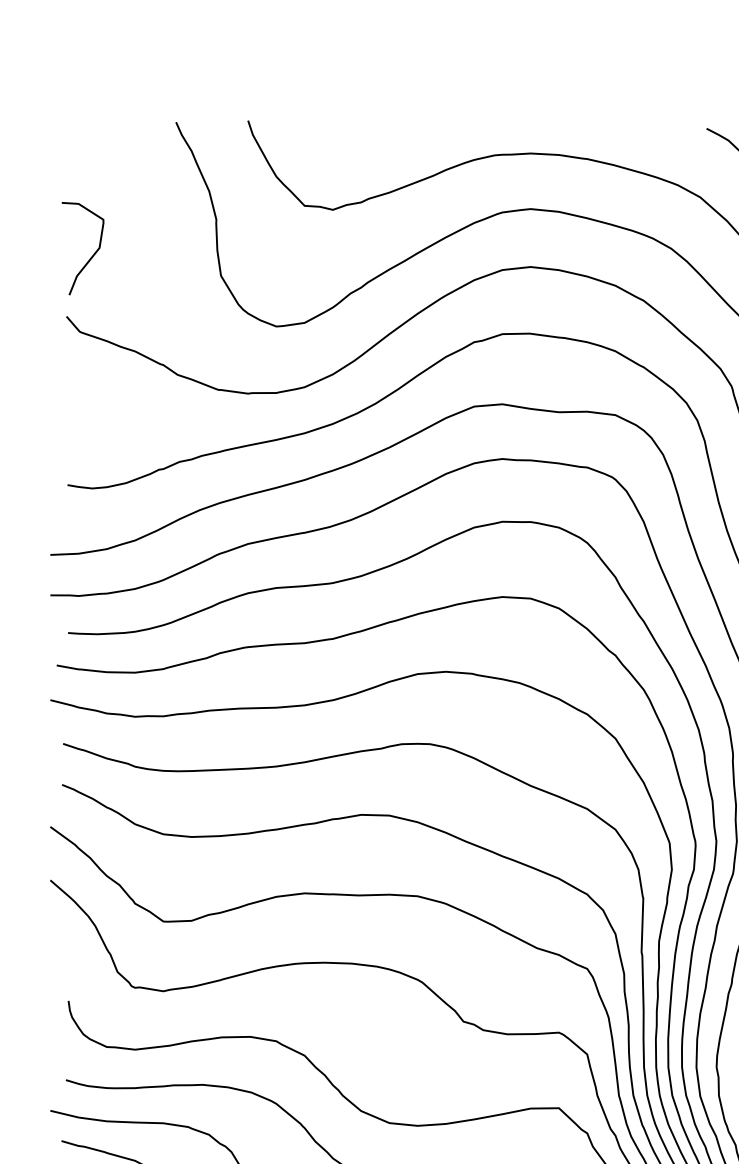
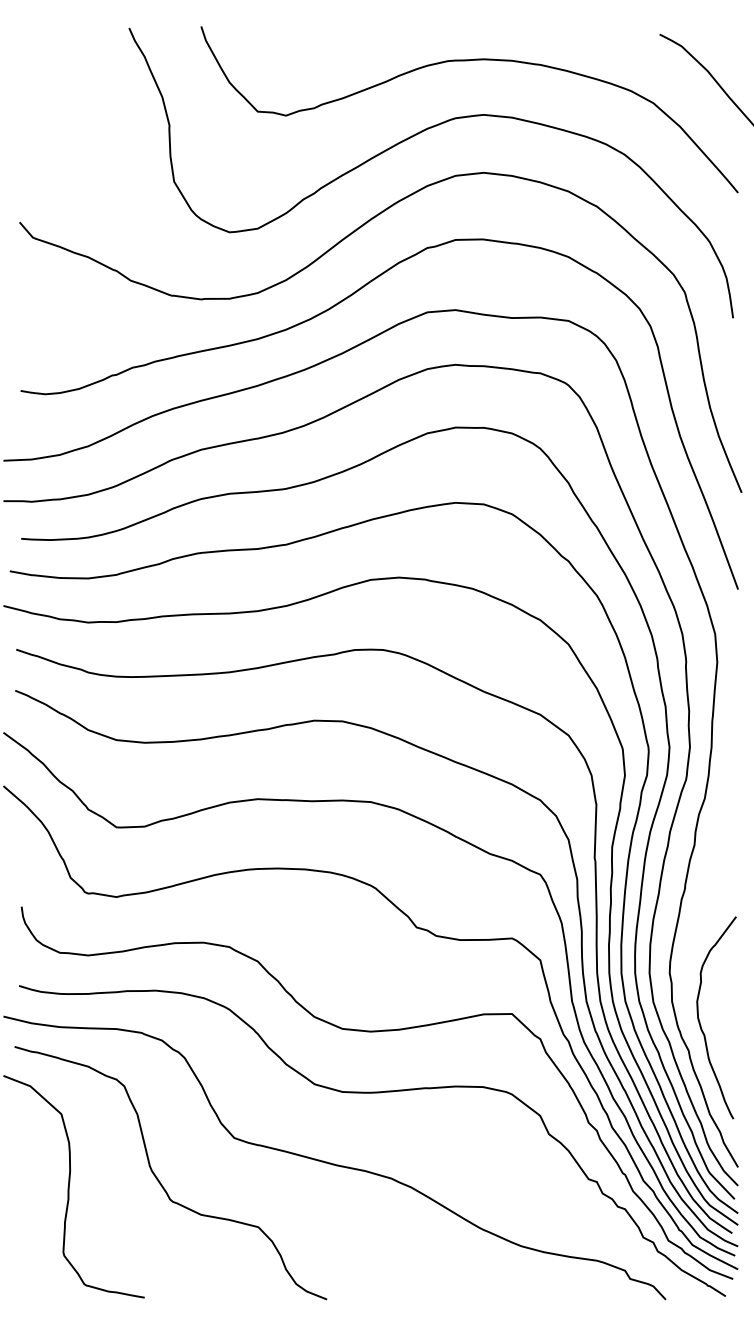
curve: (93, 253) -> (46, 159), removed

